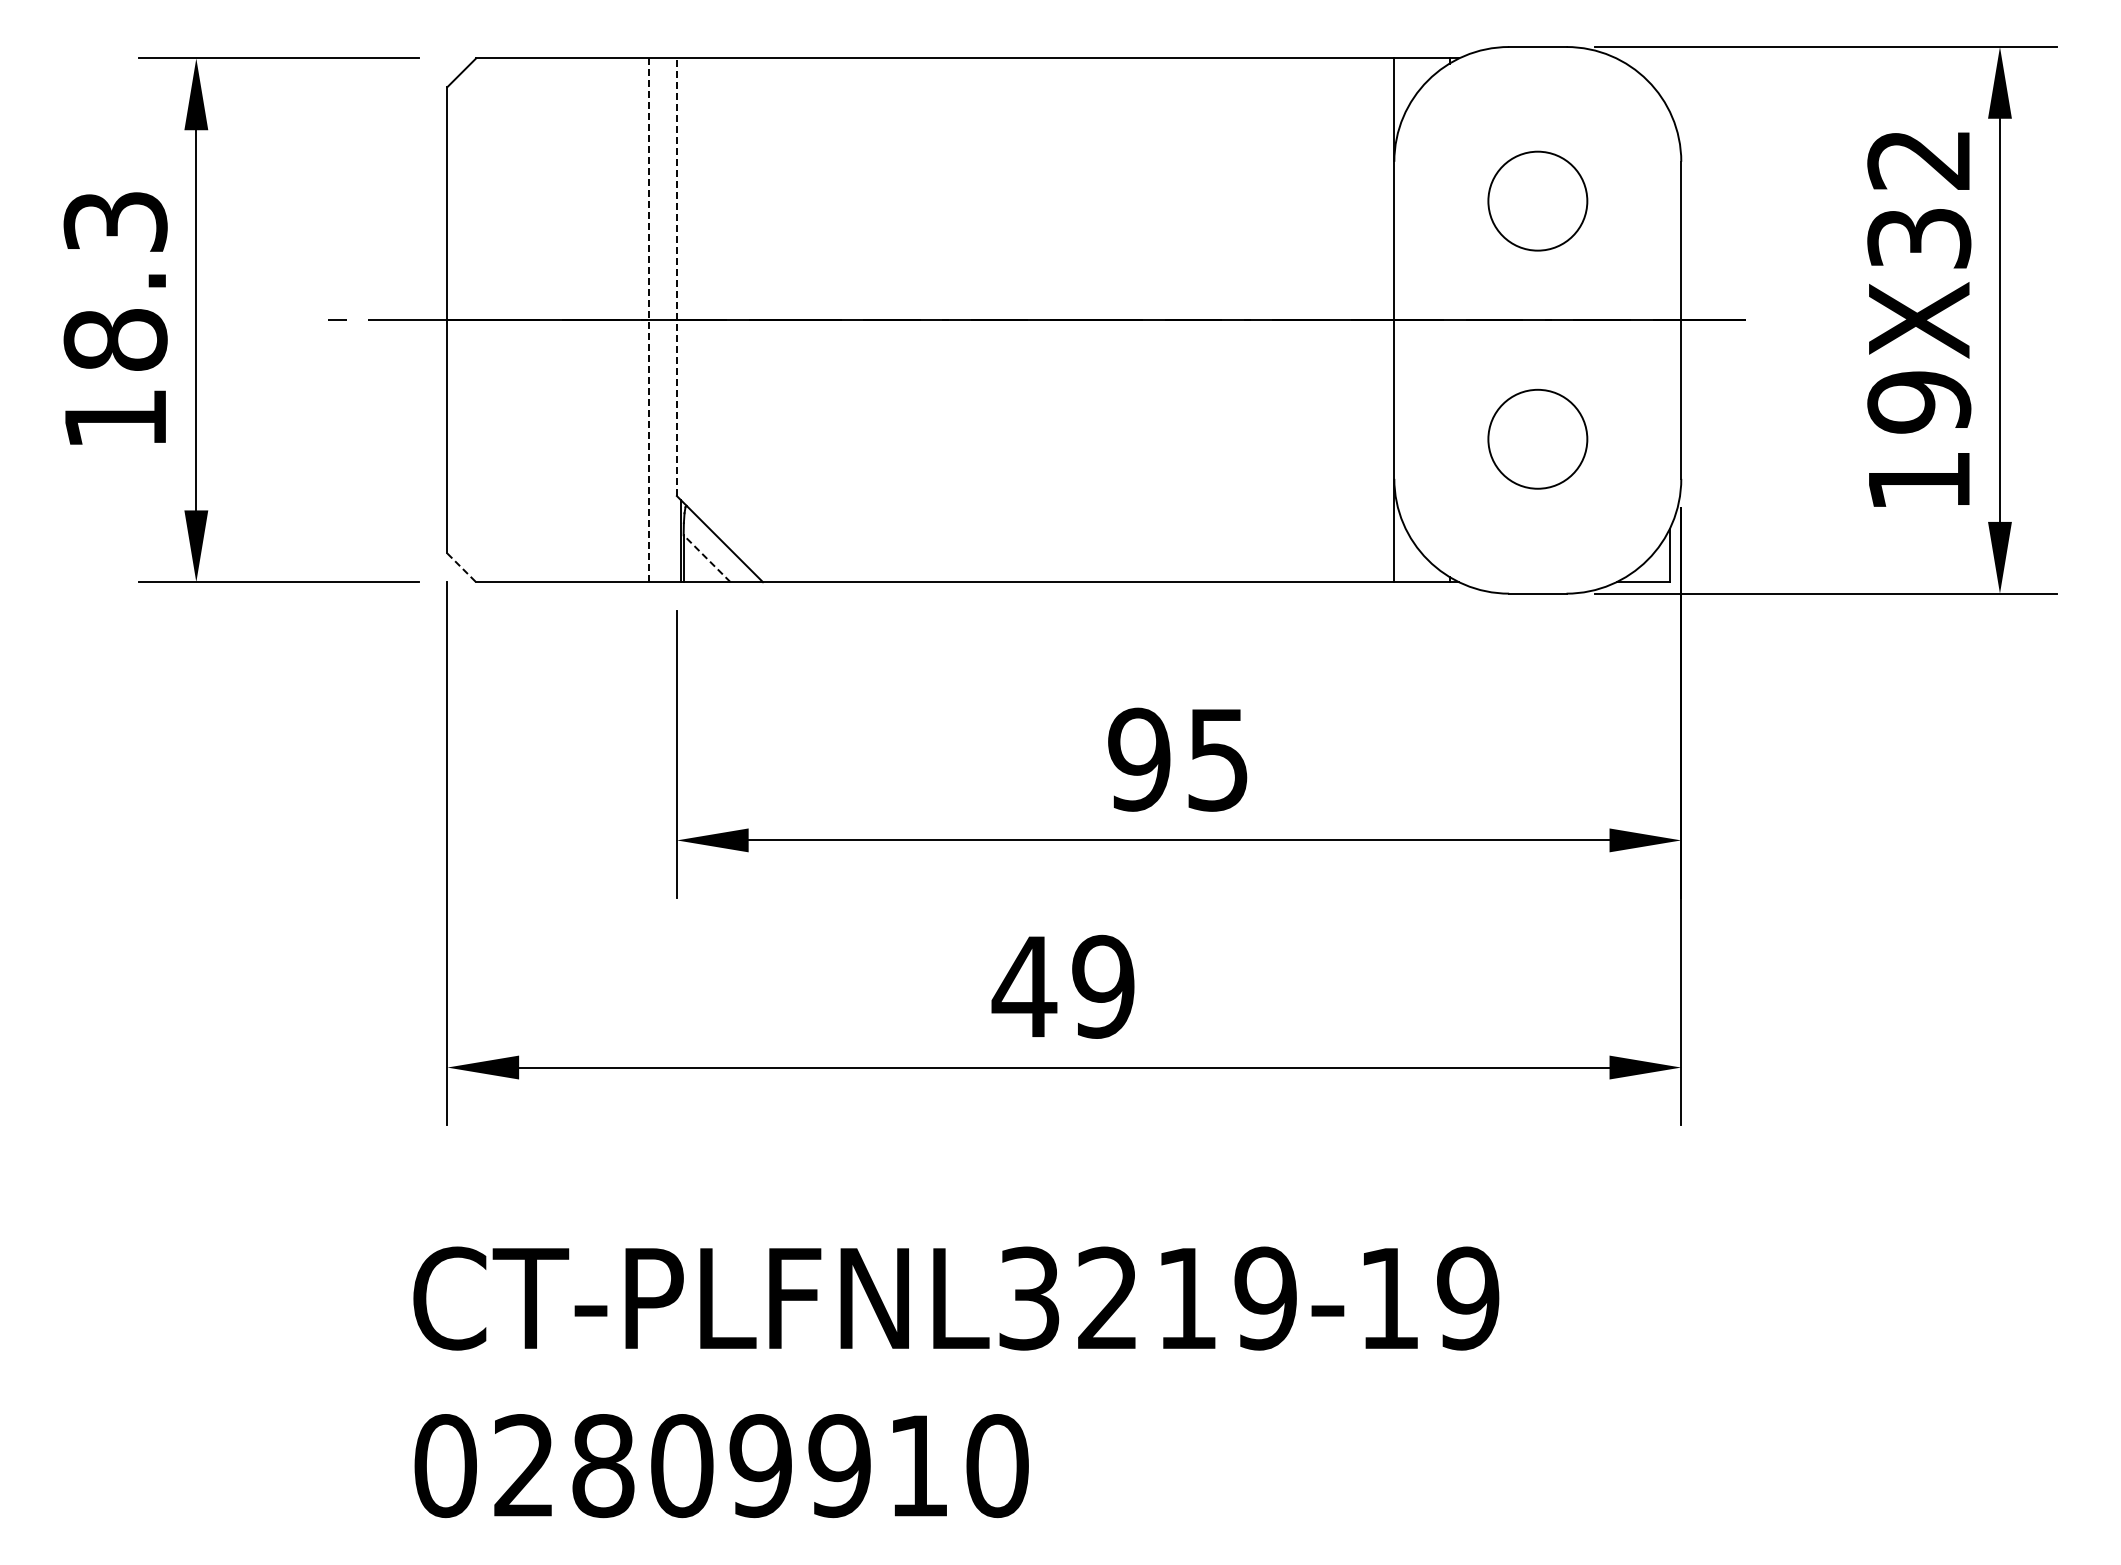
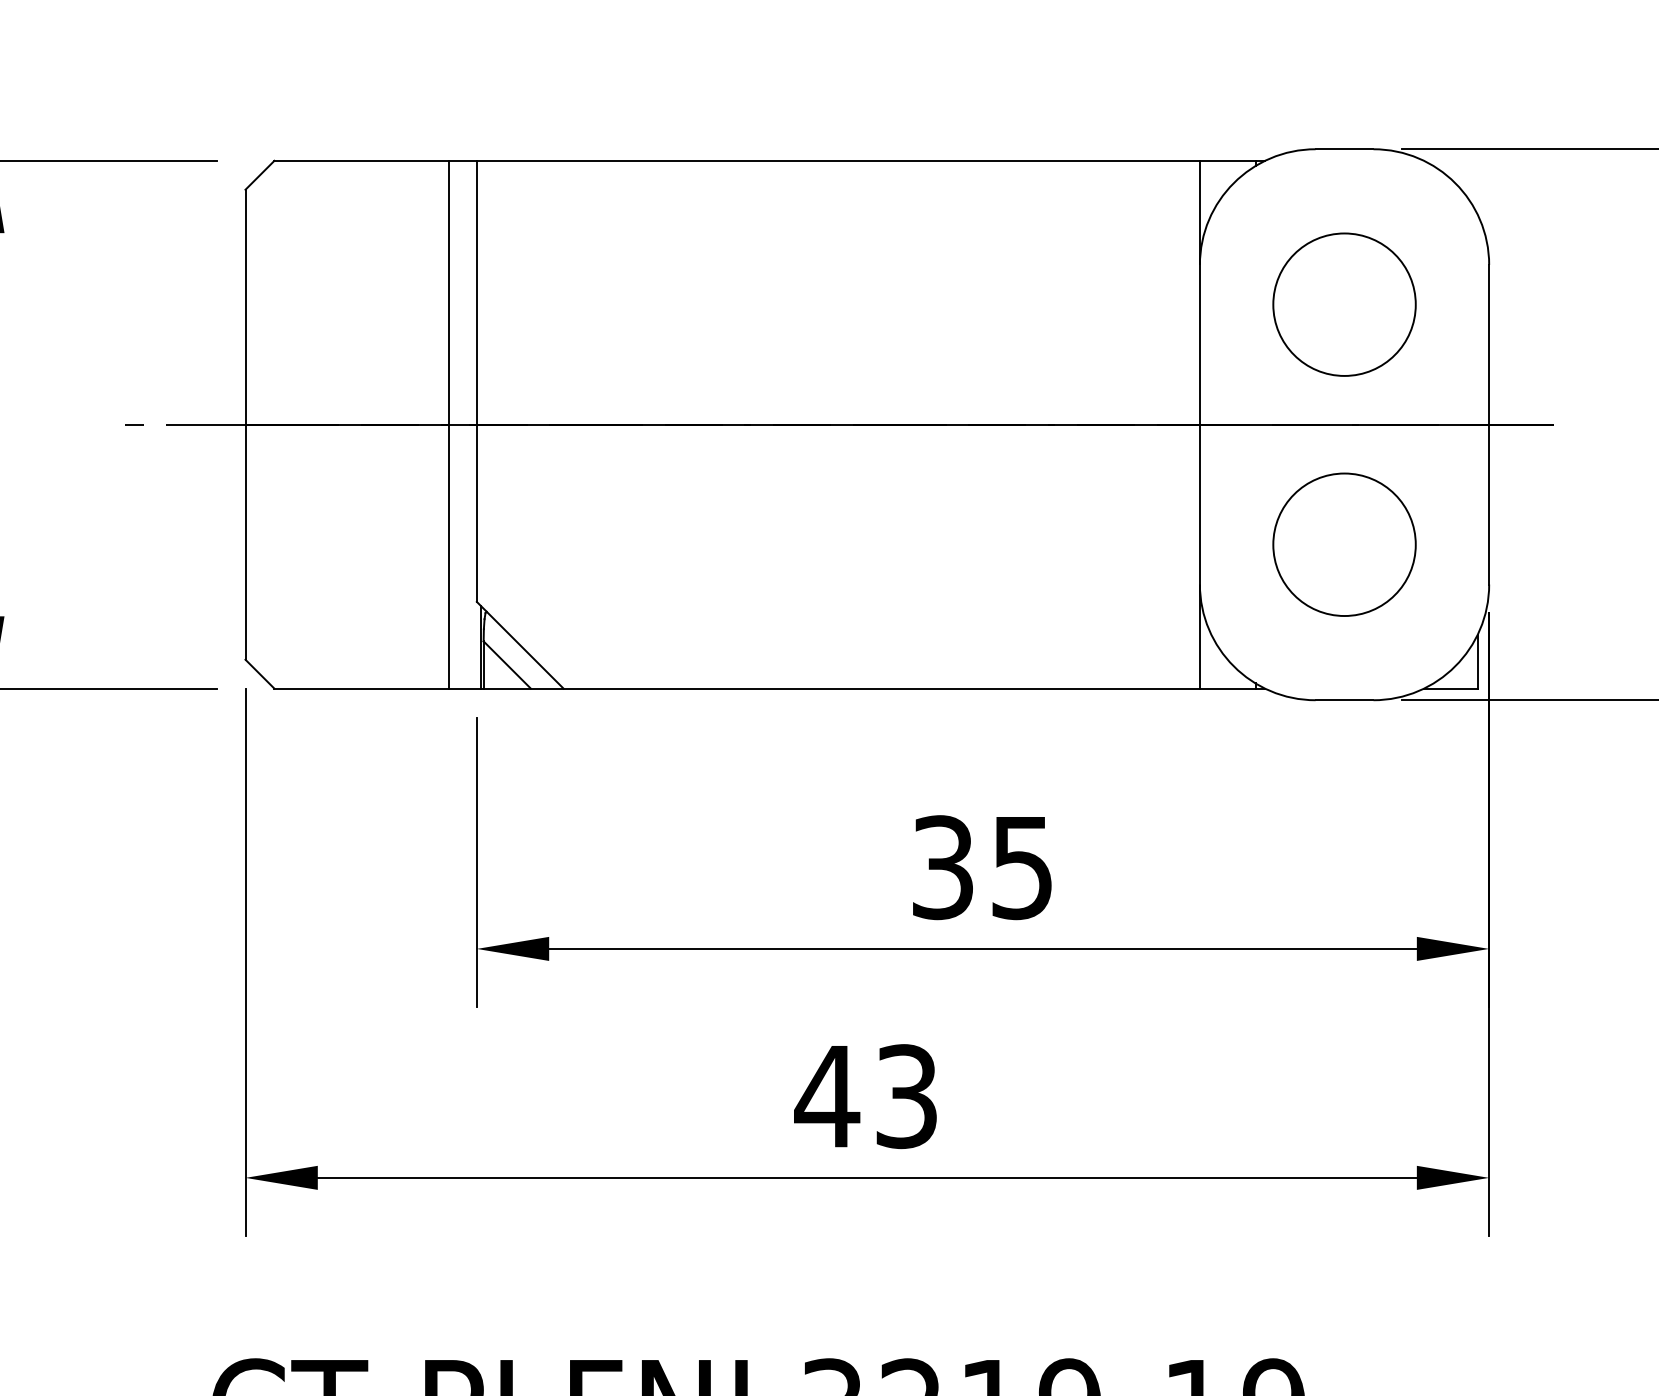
circle: (1537, 200) -> (1344, 303), size x1.43
line: (676, 277) -> (476, 381), dashed -> solid
line: (649, 320) -> (449, 424), dashed -> solid
circle: (1537, 438) -> (1344, 543), size x1.43
line: (706, 558) -> (506, 664), dashed -> solid
line: (462, 568) -> (260, 674), dashed -> solid
text: (1139, 759) -> (943, 867), 95 -> 35
text: (1103, 986) -> (906, 1096), 49 -> 43

